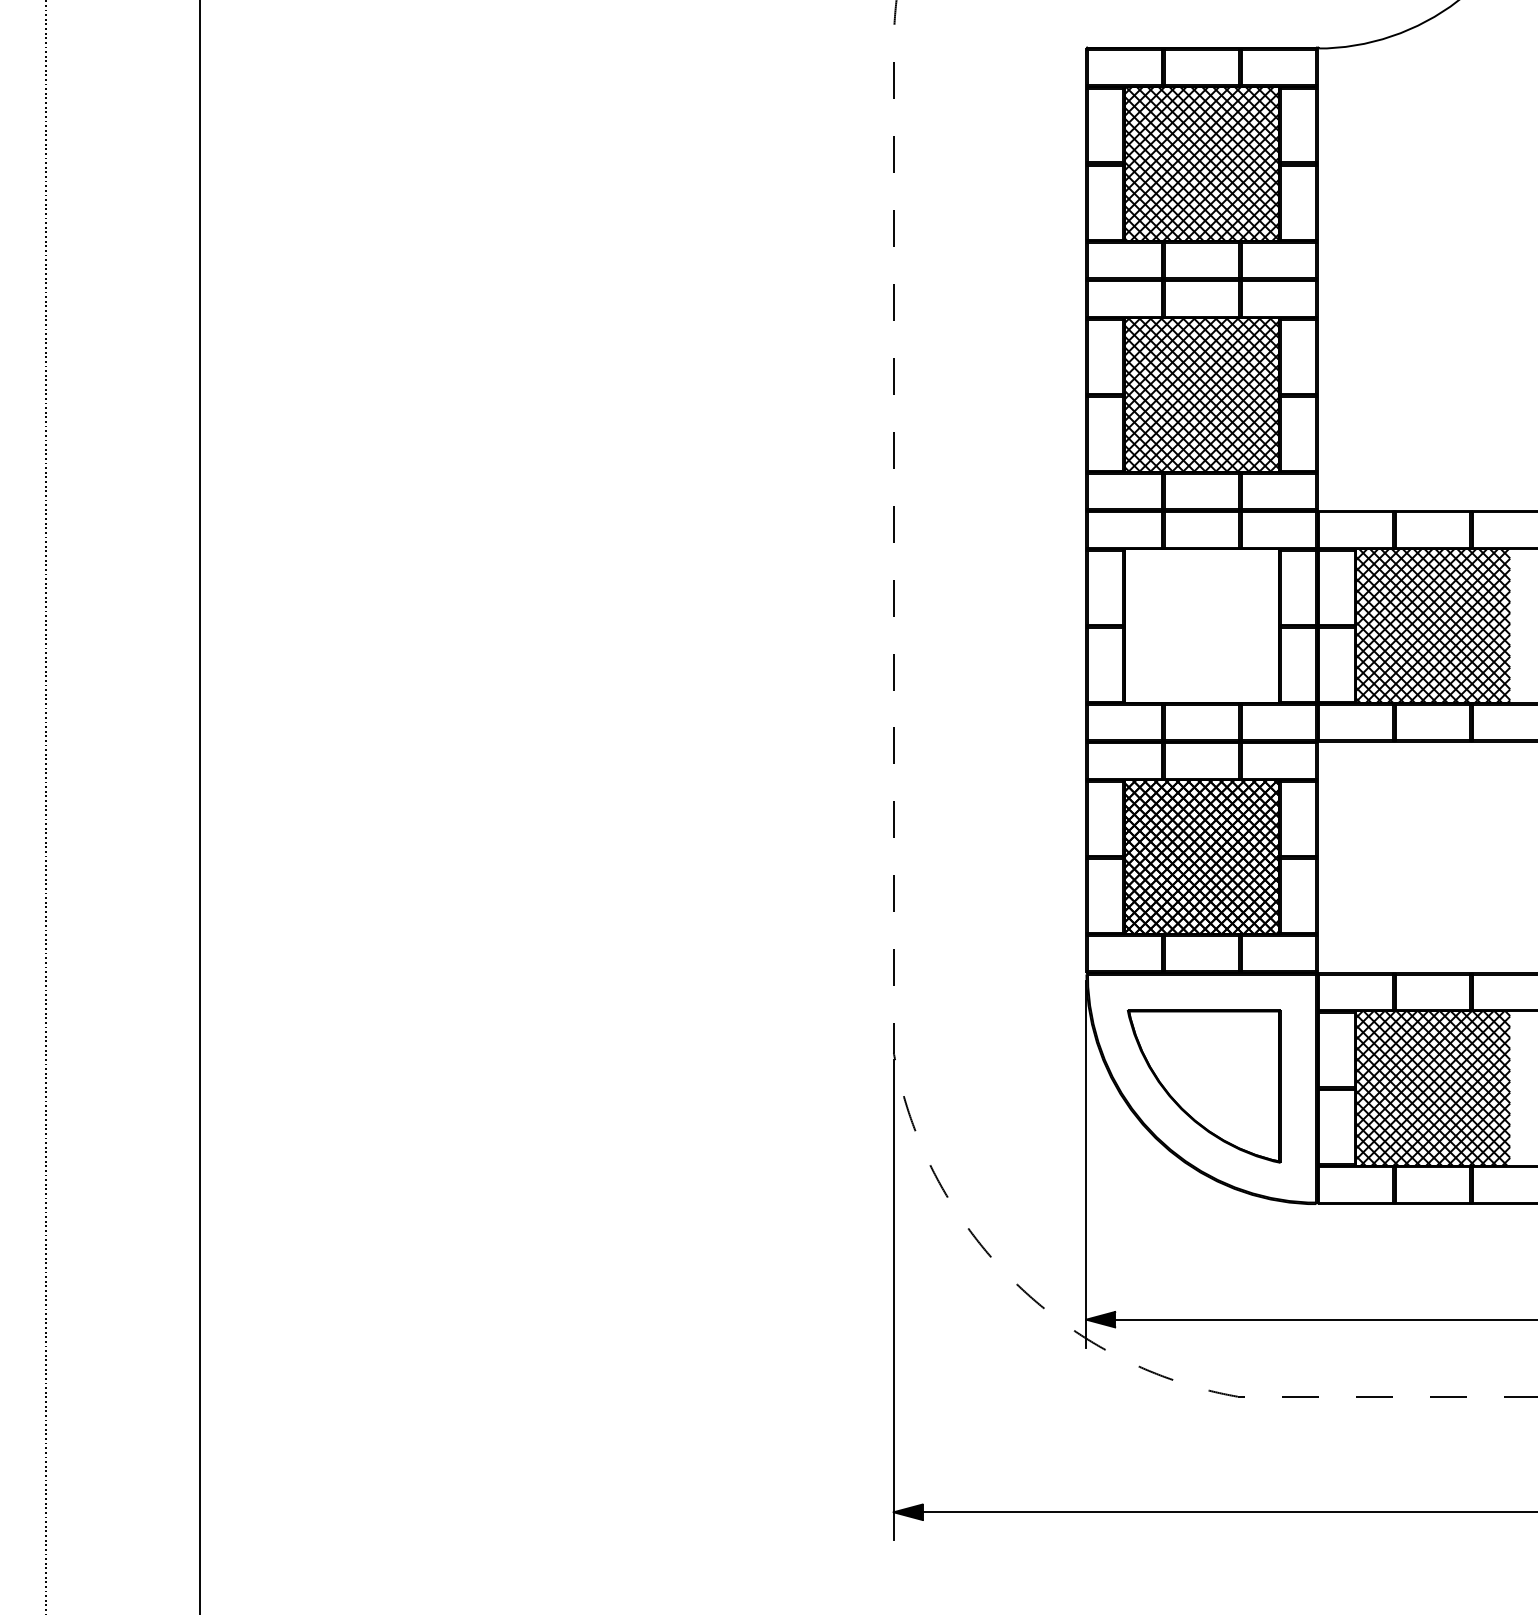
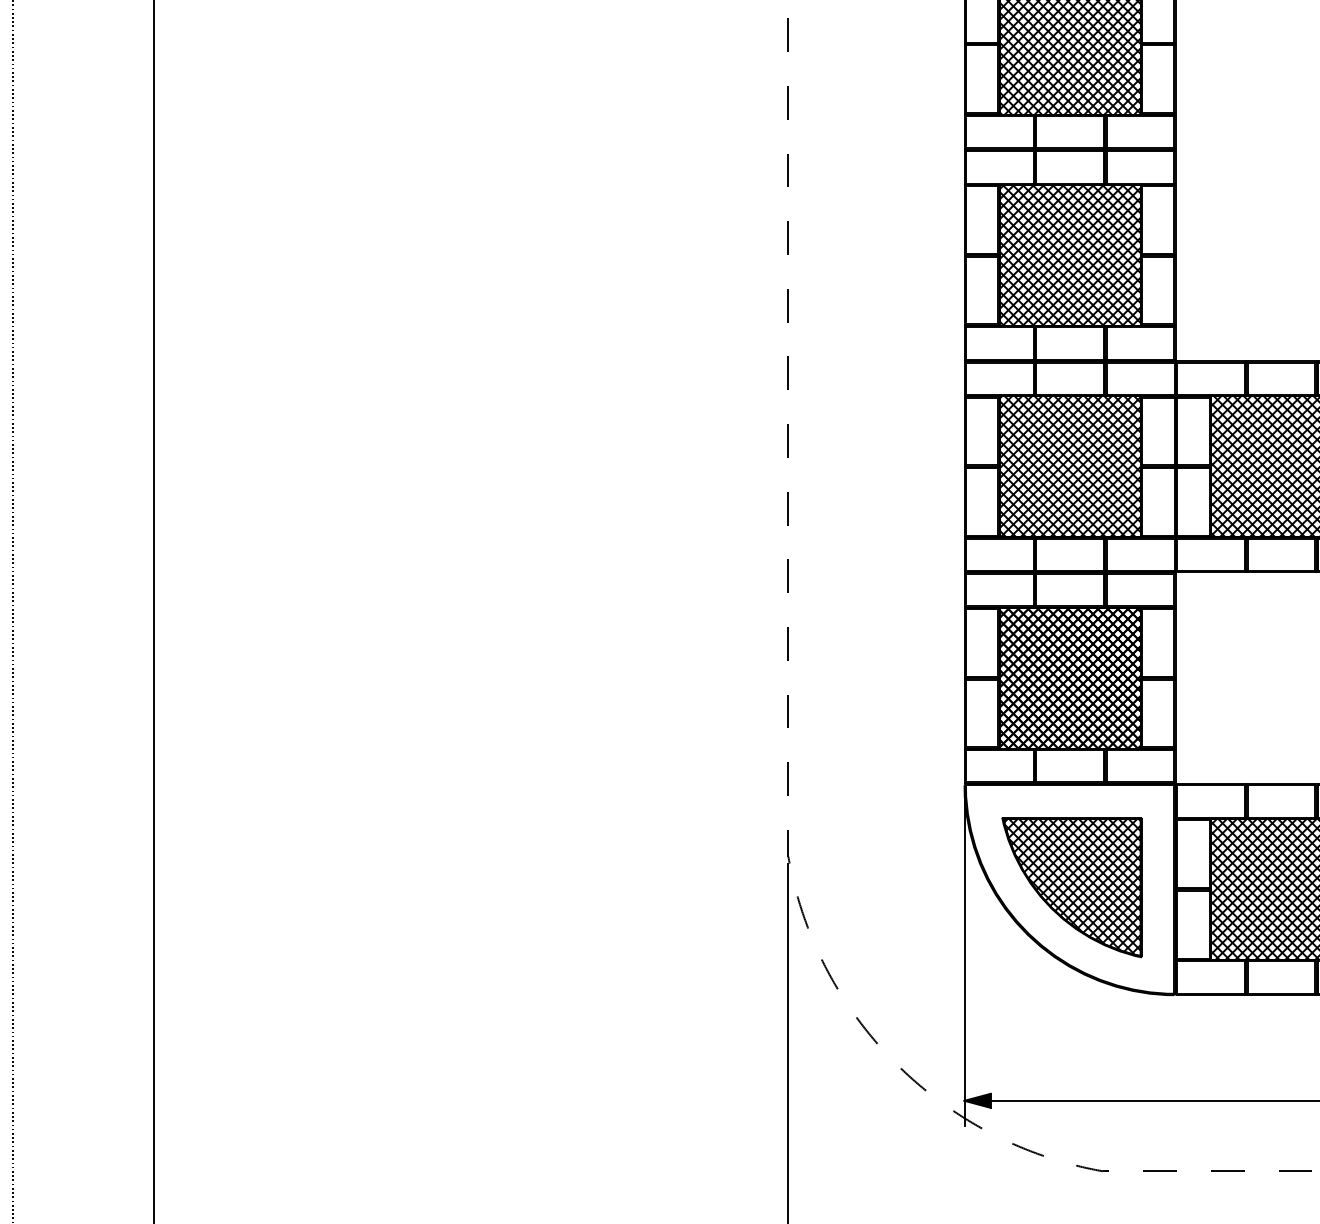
hatch: (1201, 626) -> (1069, 466), added
hatch: (1204, 1086) -> (1072, 887), added

